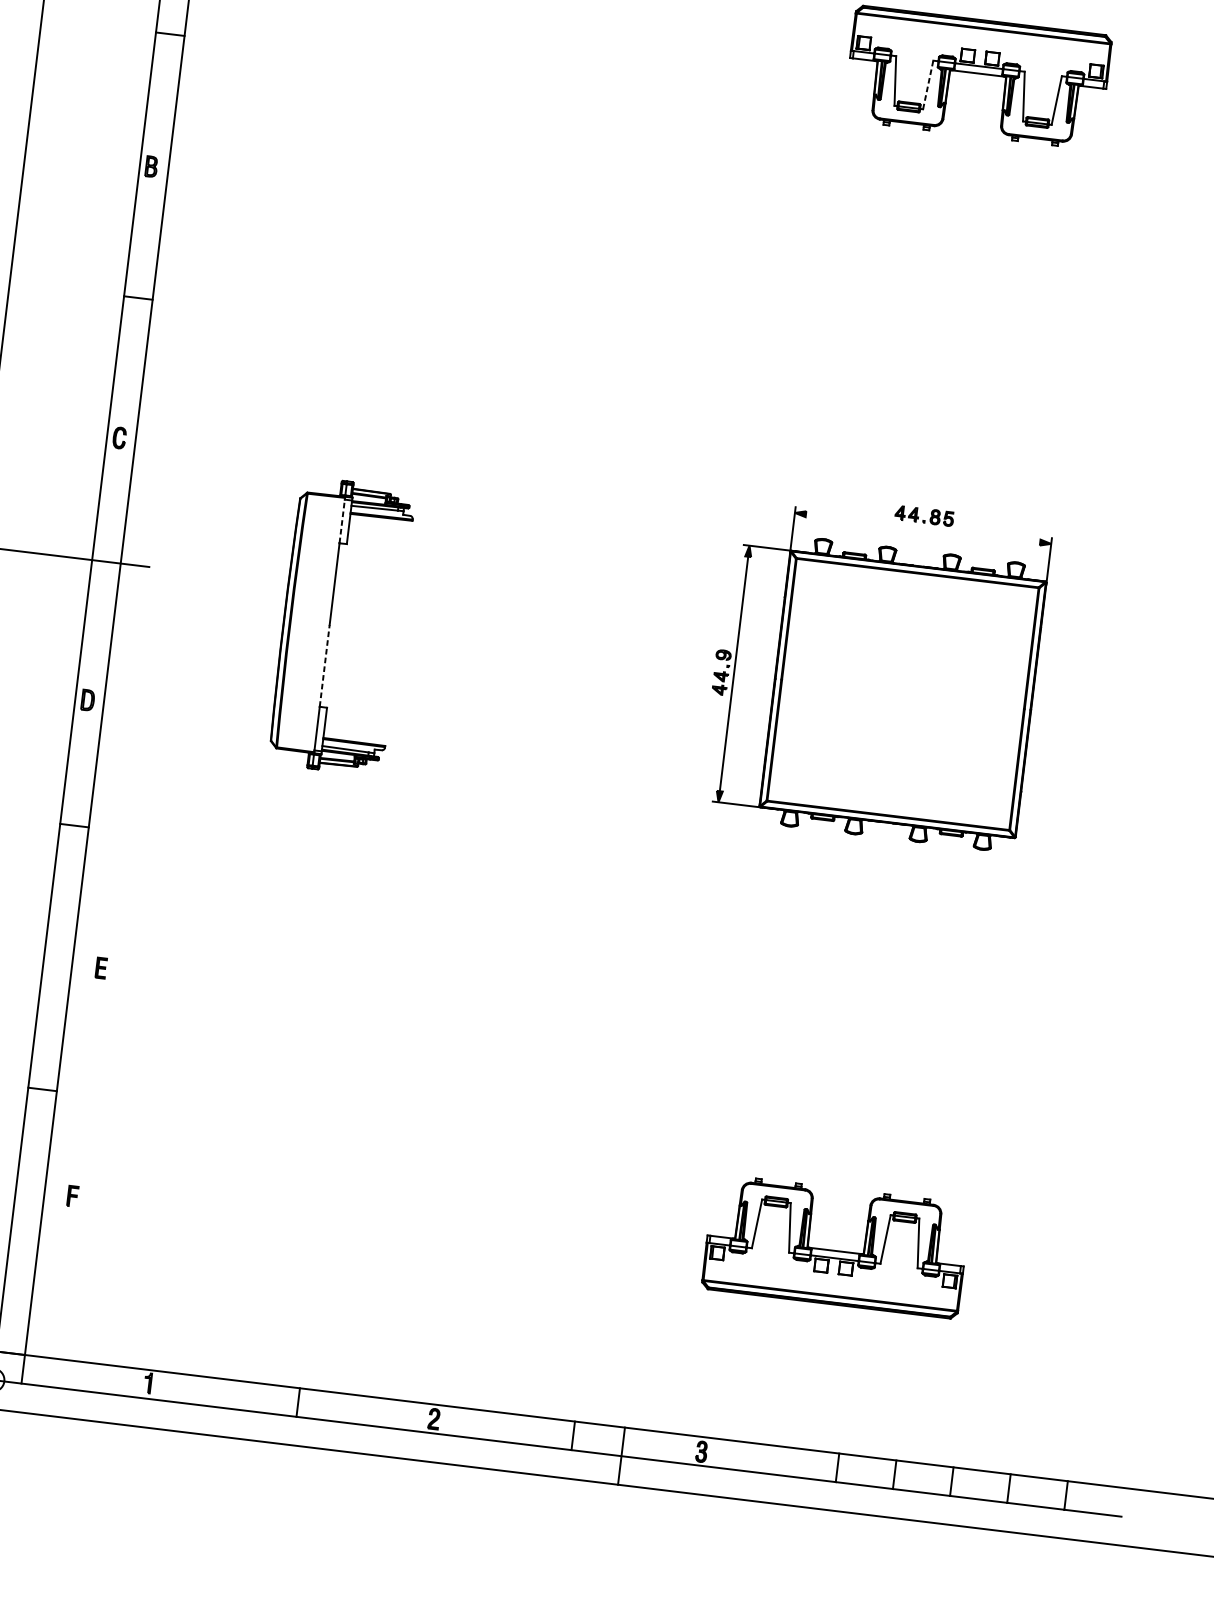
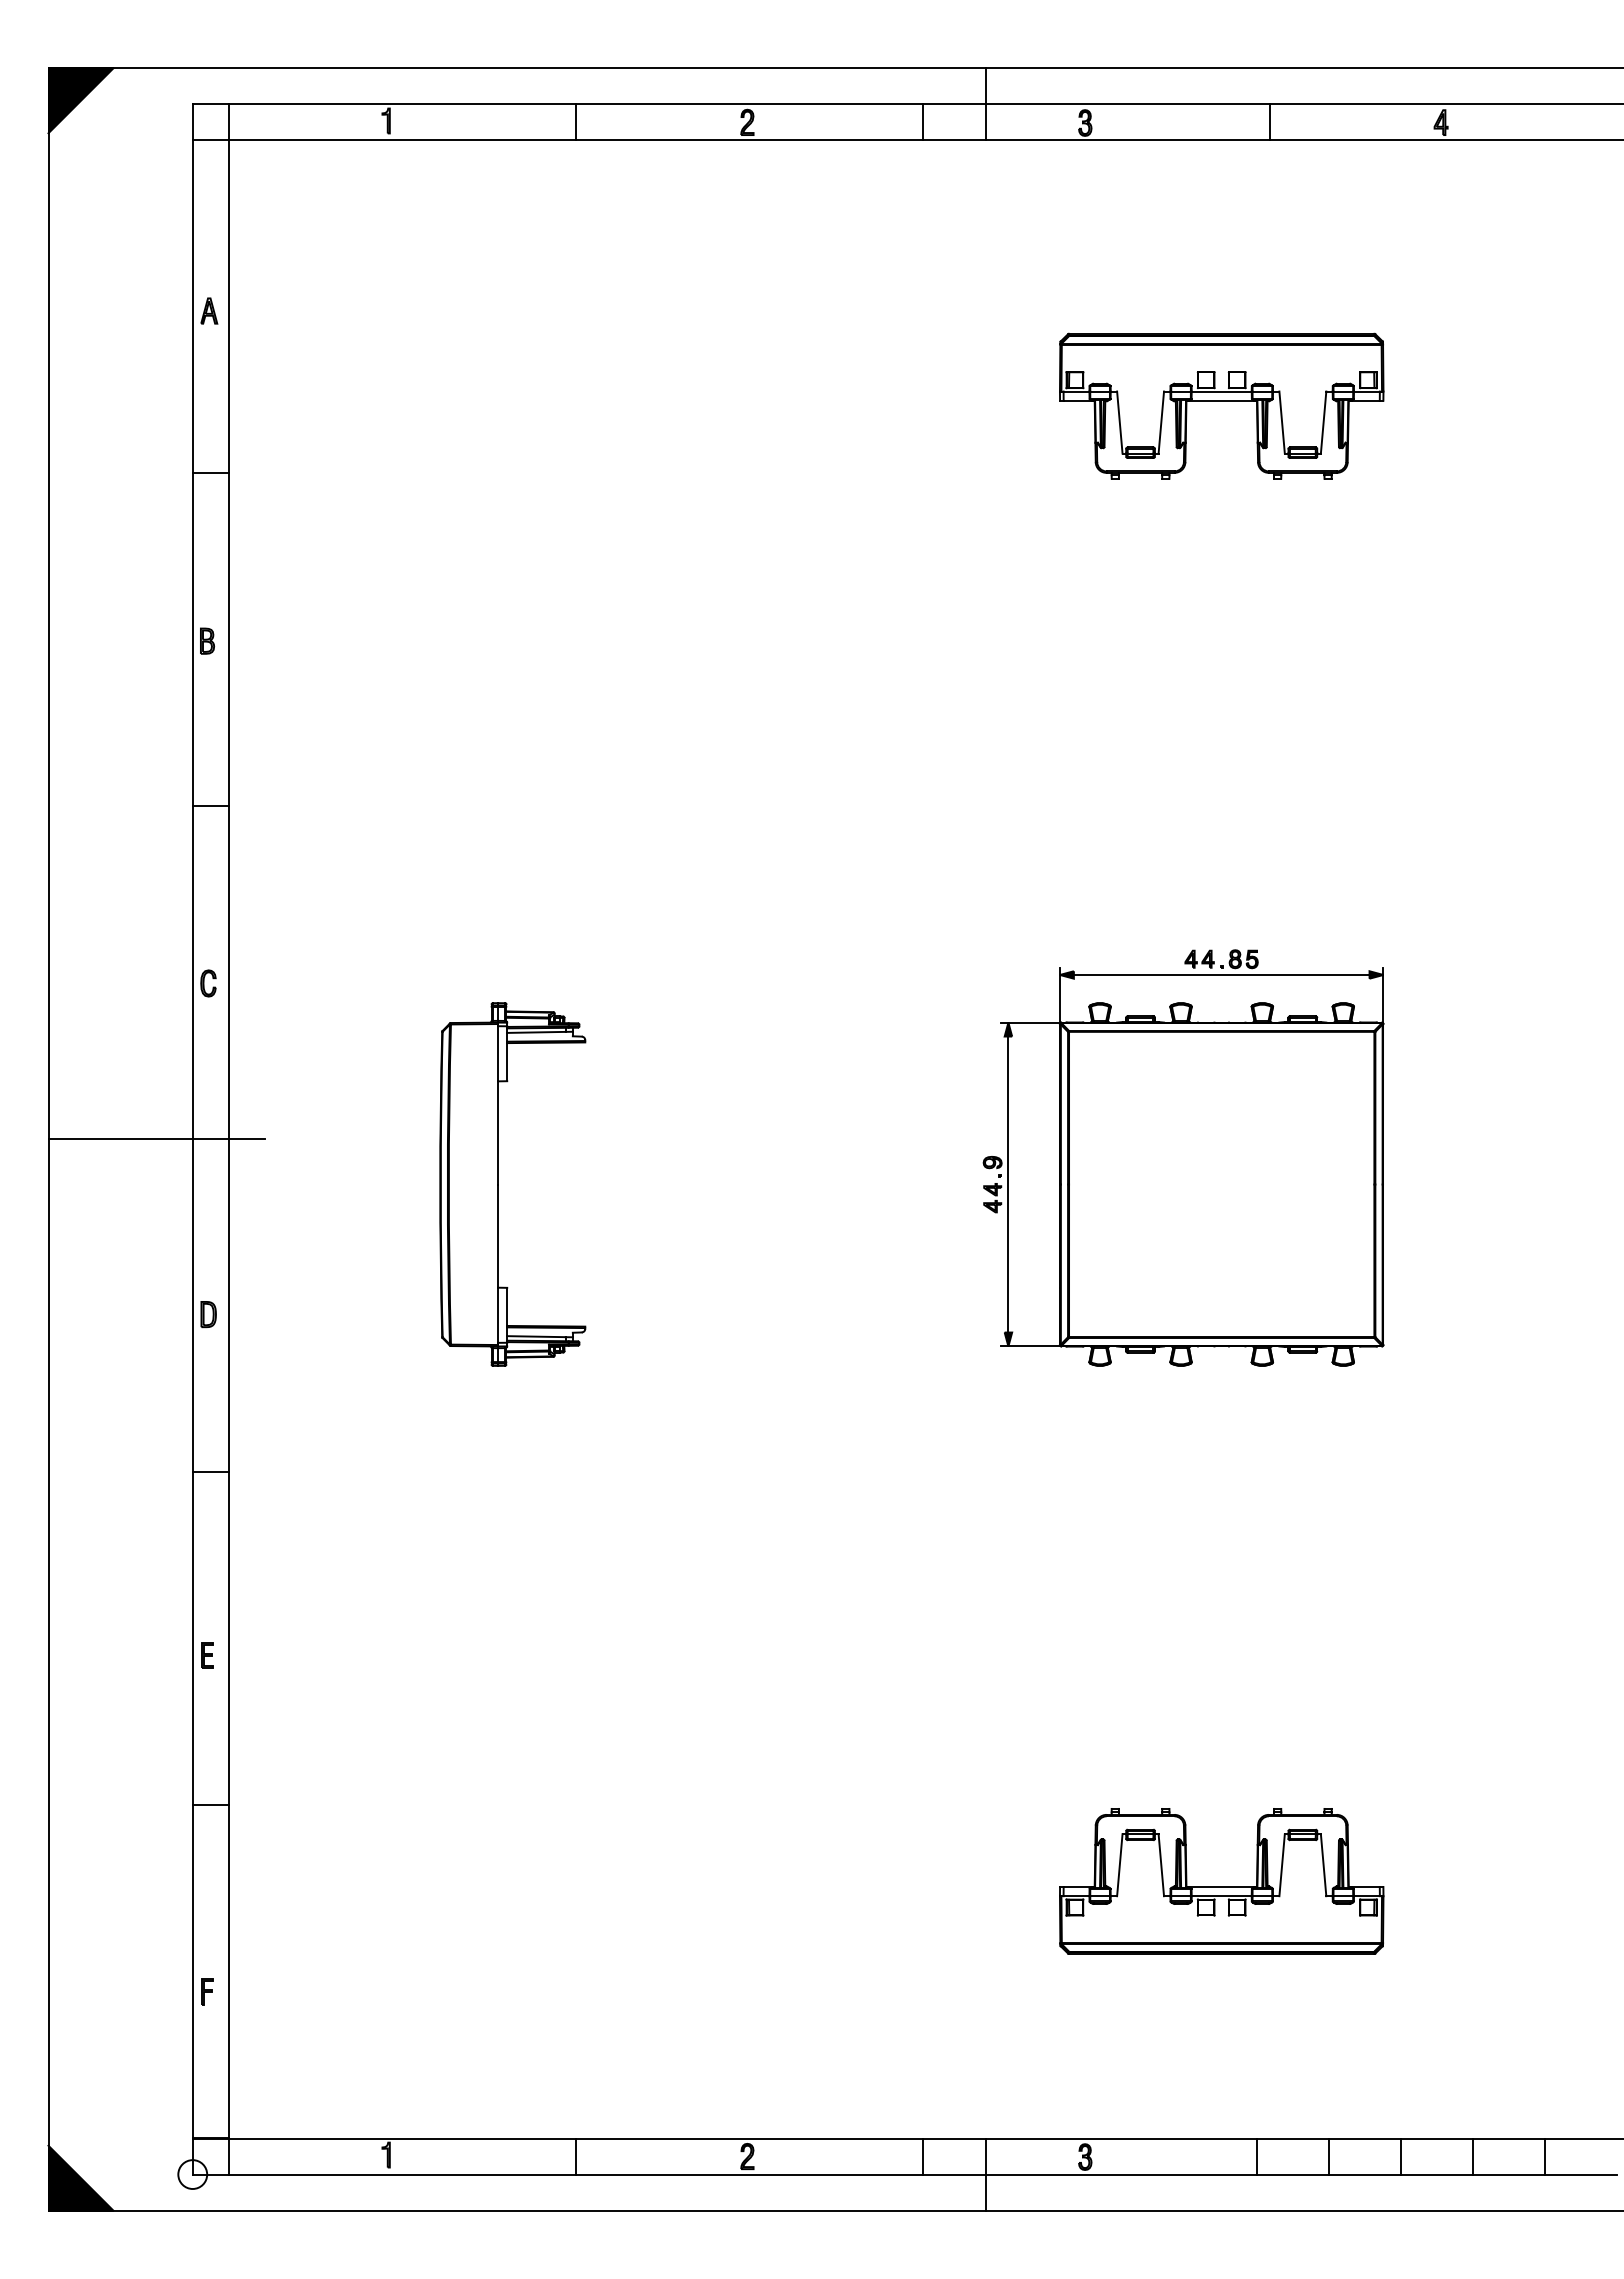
line: (928, 84) -> (1161, 422), dashed -> solid
line: (342, 521) -> (498, 1053), dashed -> solid
line: (922, 528) -> (1221, 974), added
line: (325, 666) -> (498, 1236), dashed -> solid
part: (101, 967) -> (207, 1655), moved
part: (72, 1196) -> (207, 1991), moved

